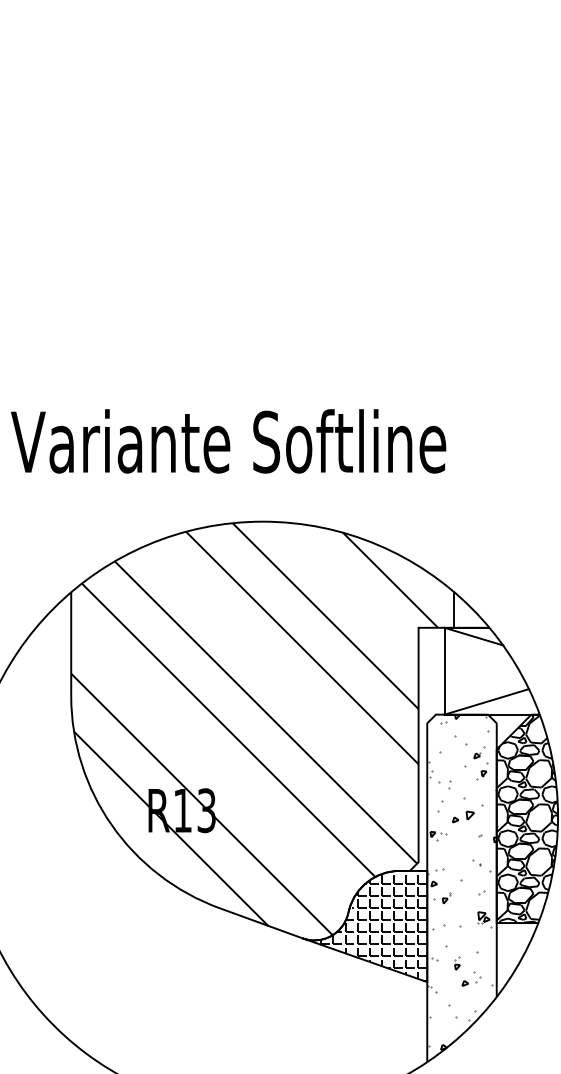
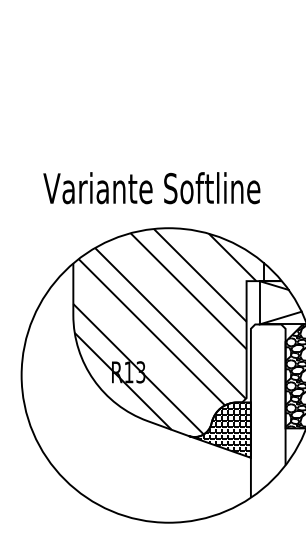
hatch: (462, 881) -> (268, 407), removed

